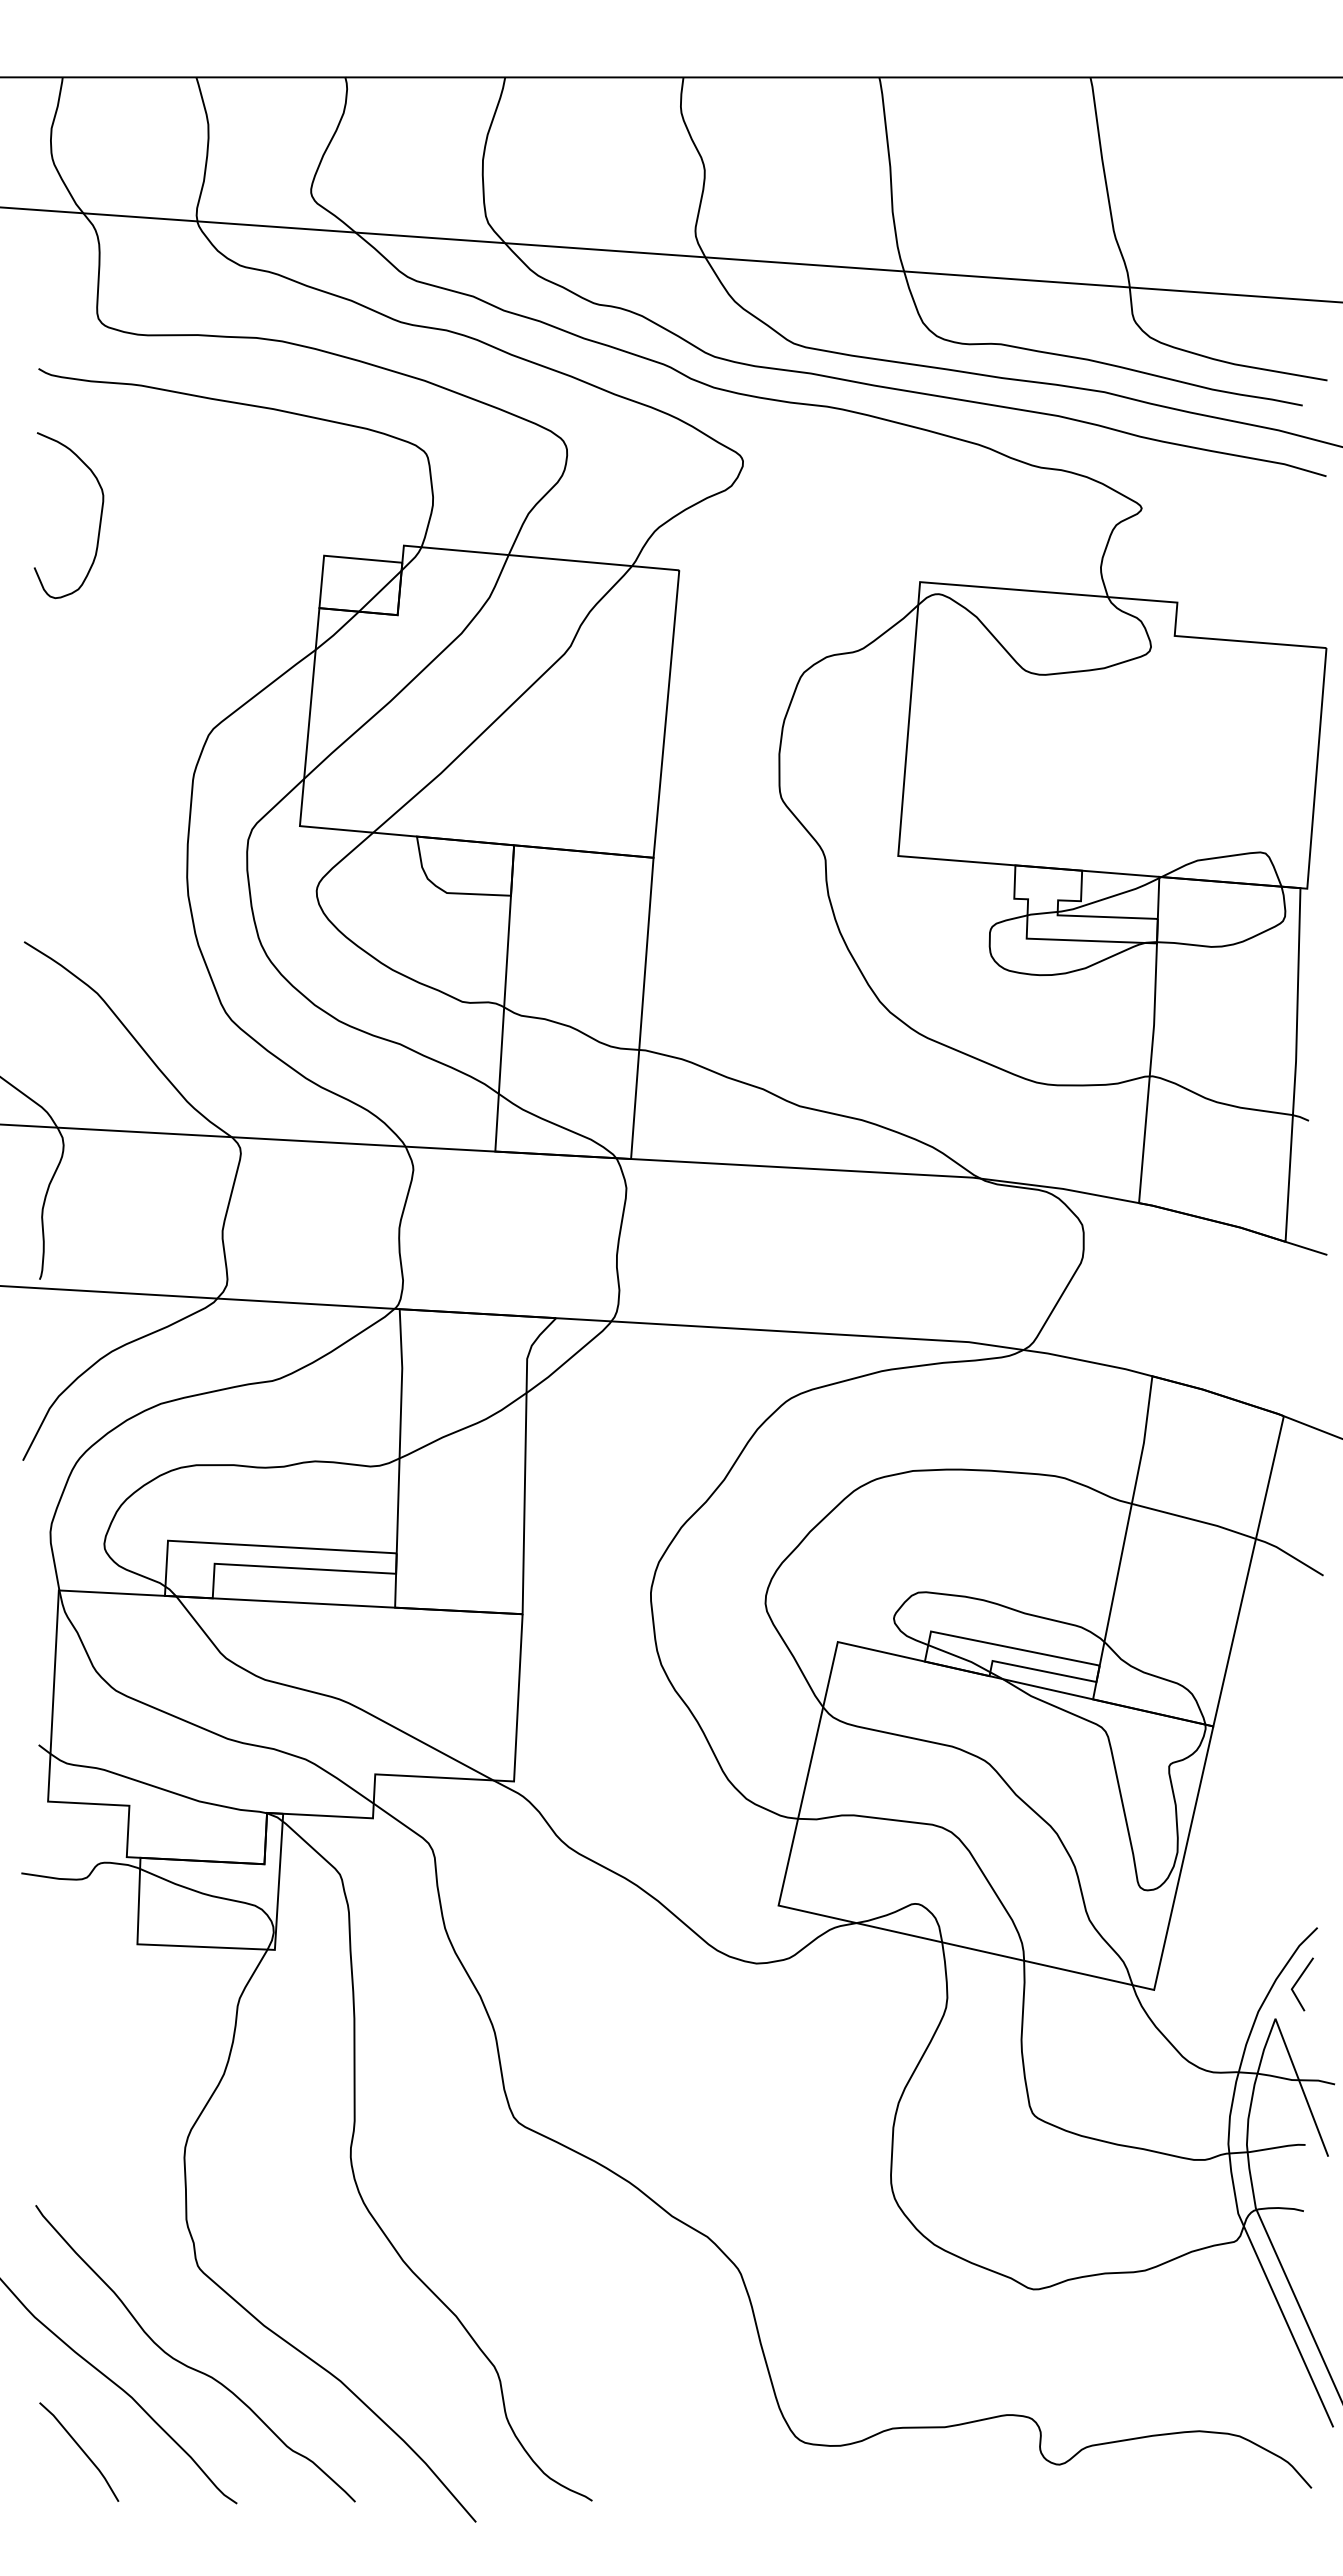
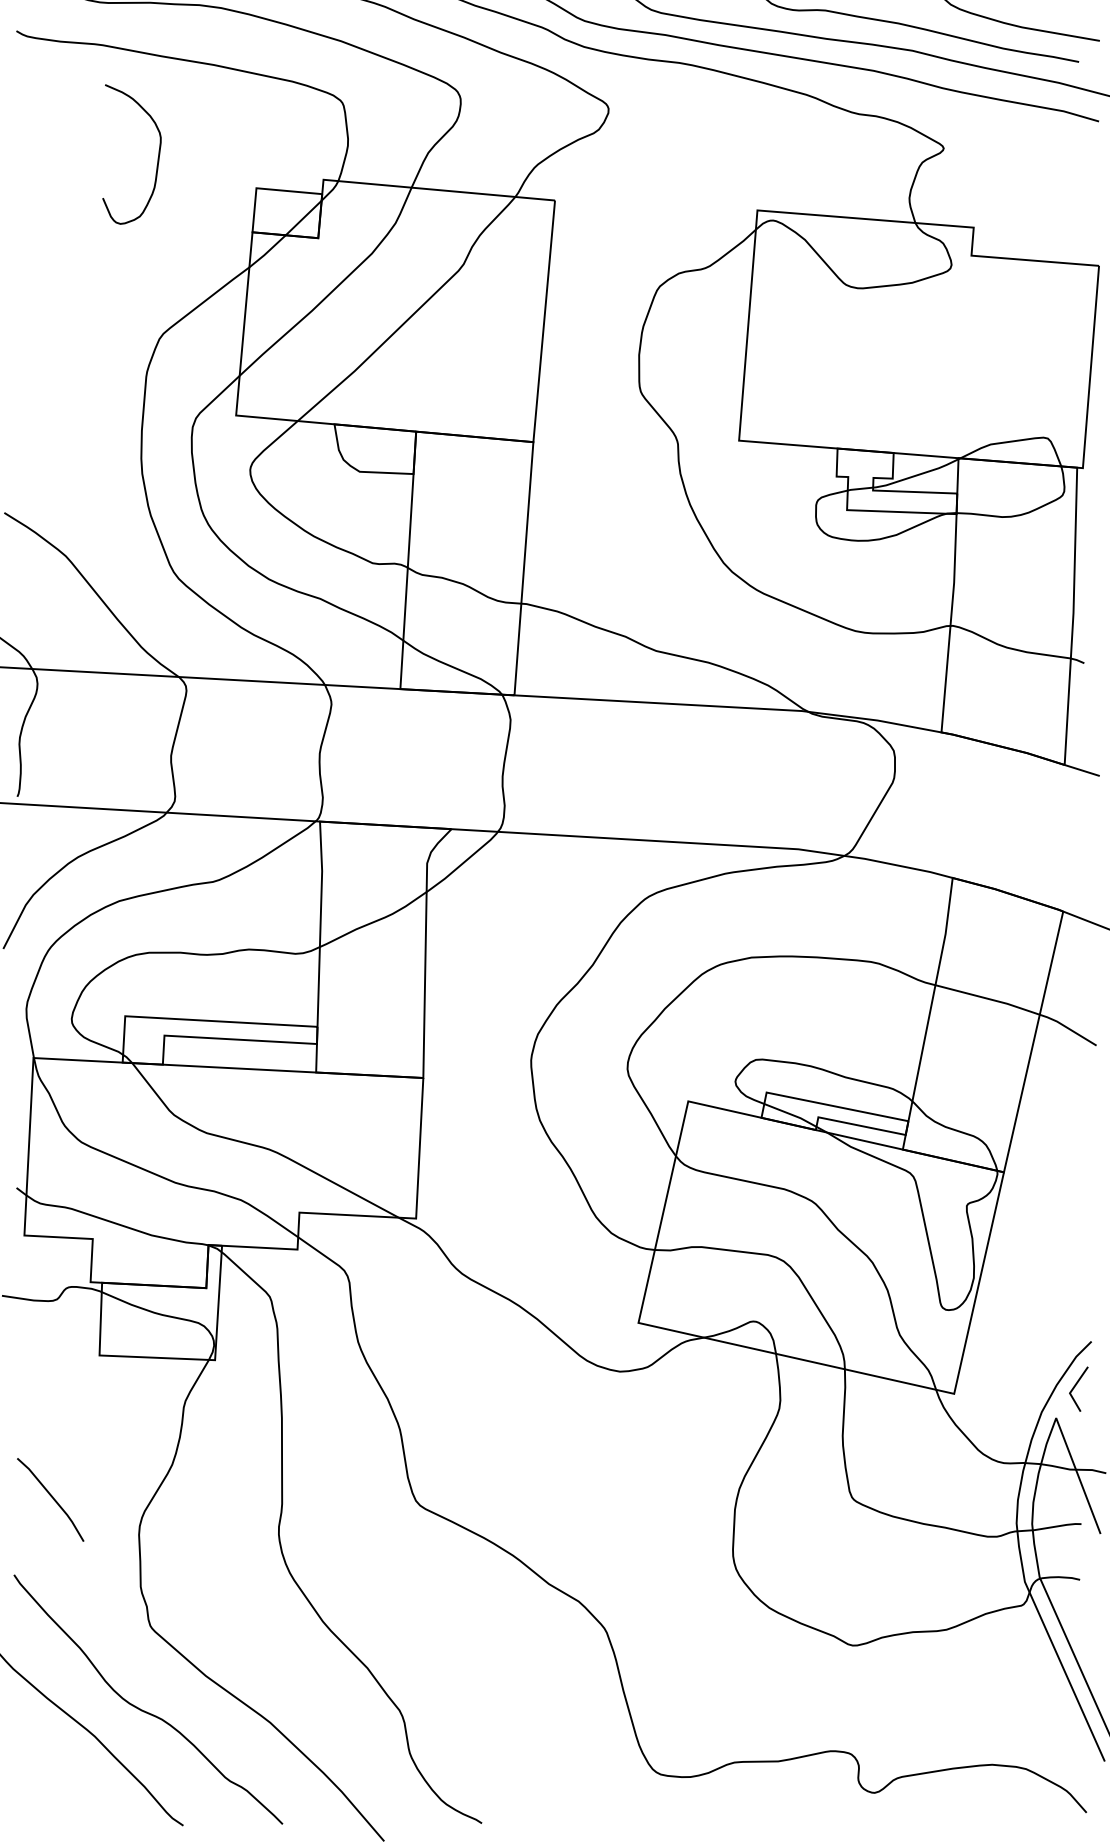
curve: (99, 520) -> (157, 158), moved
line: (80, 2449) -> (51, 1497), moved

